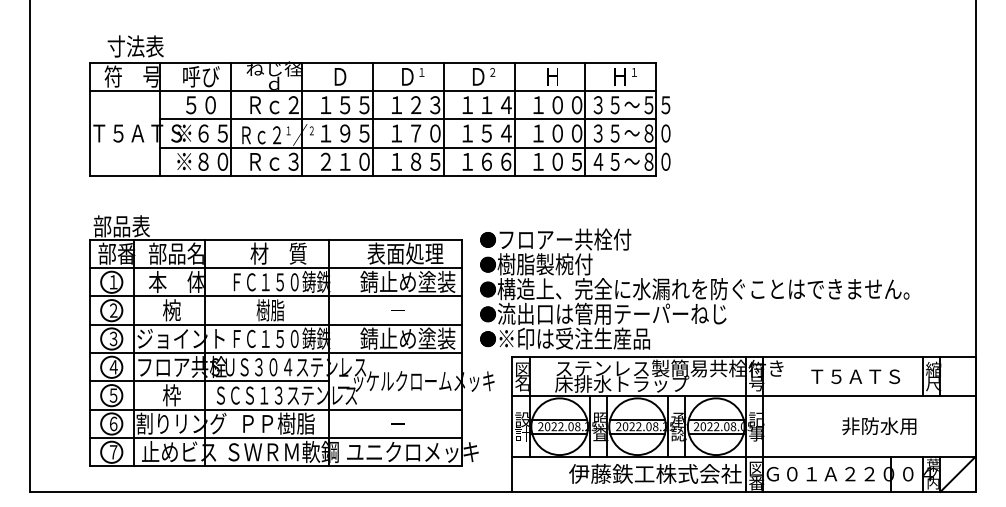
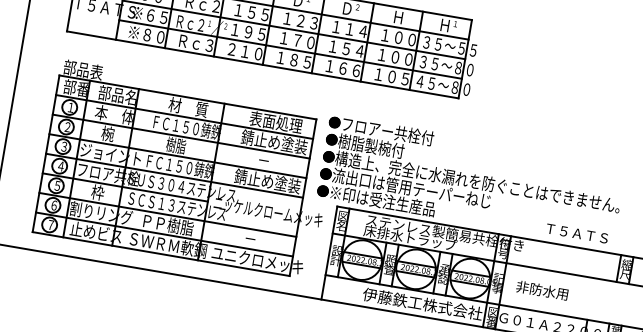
text: (855, 376) -> (577, 233), moved
text: (879, 425) -> (542, 290), moved

